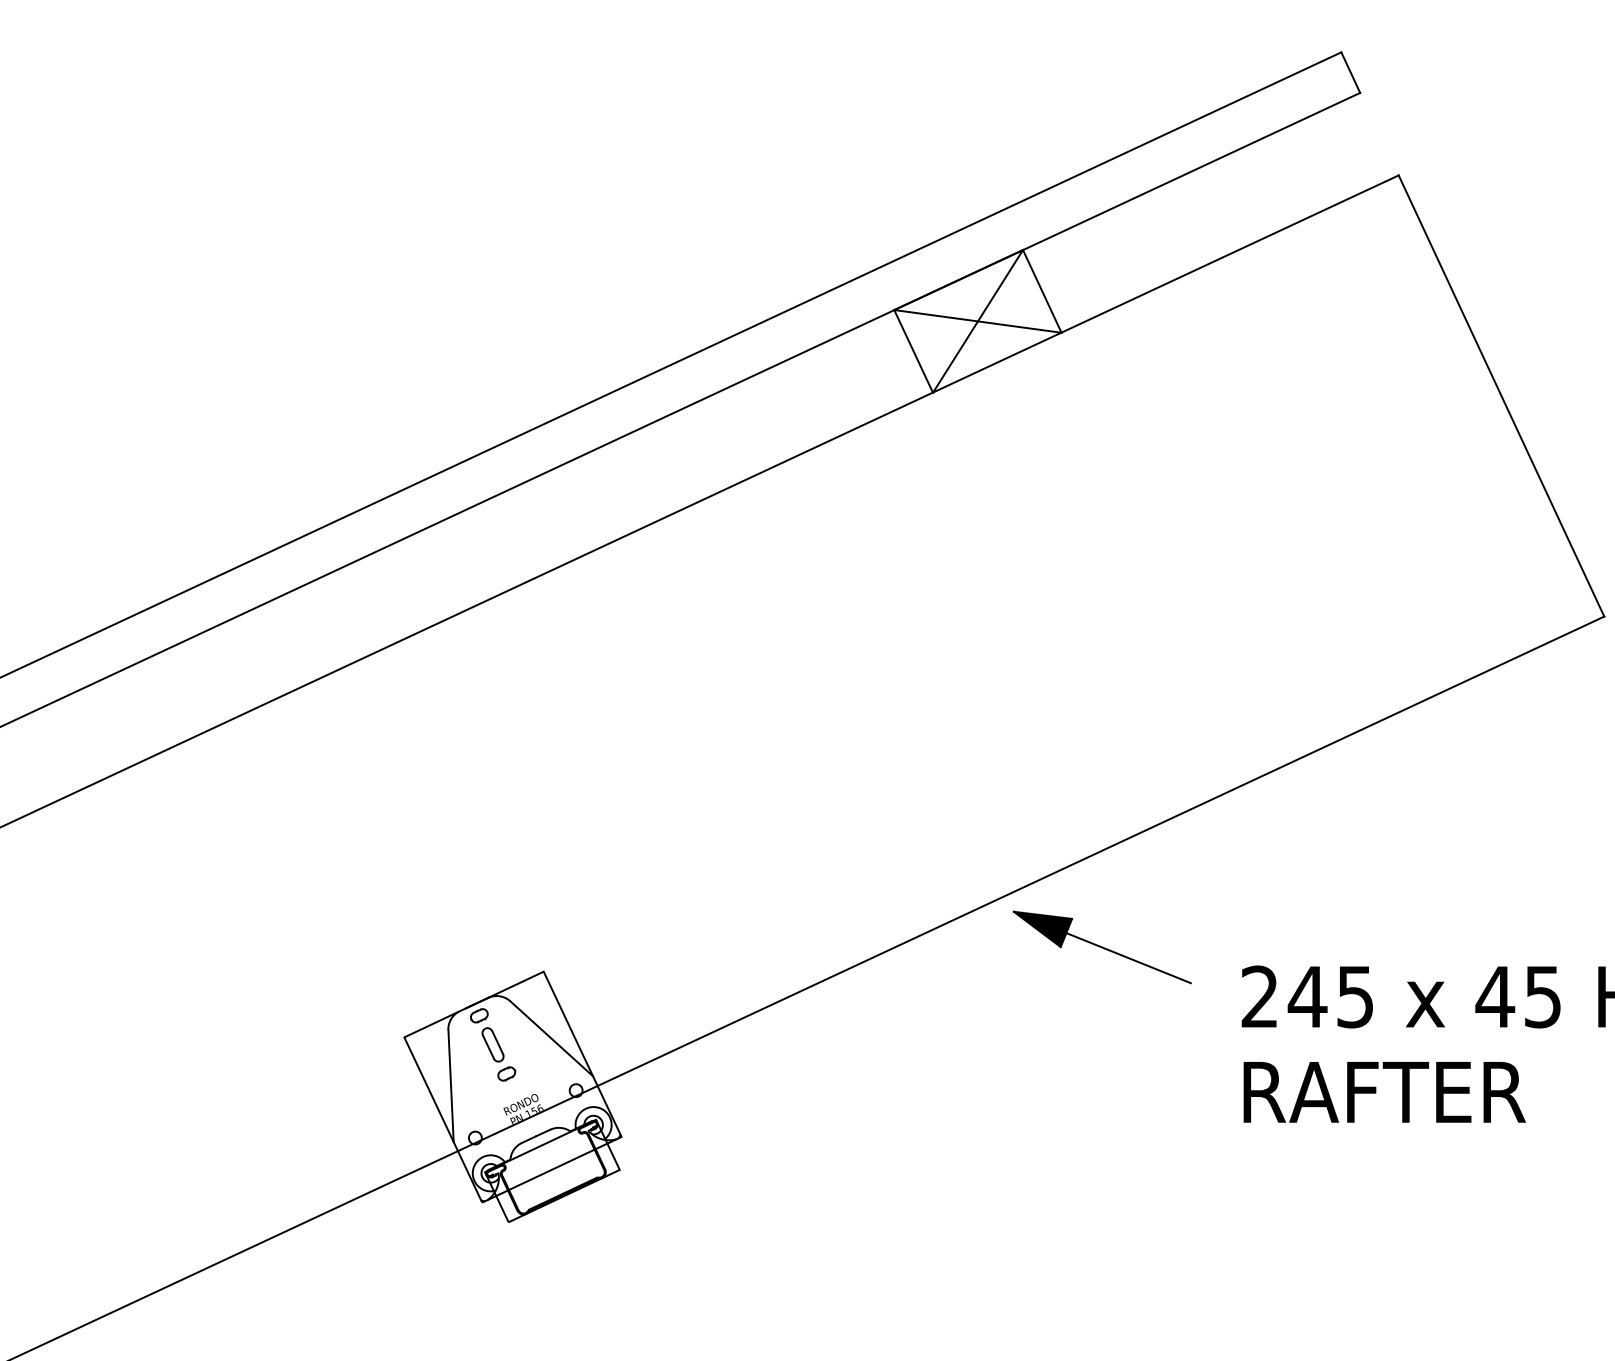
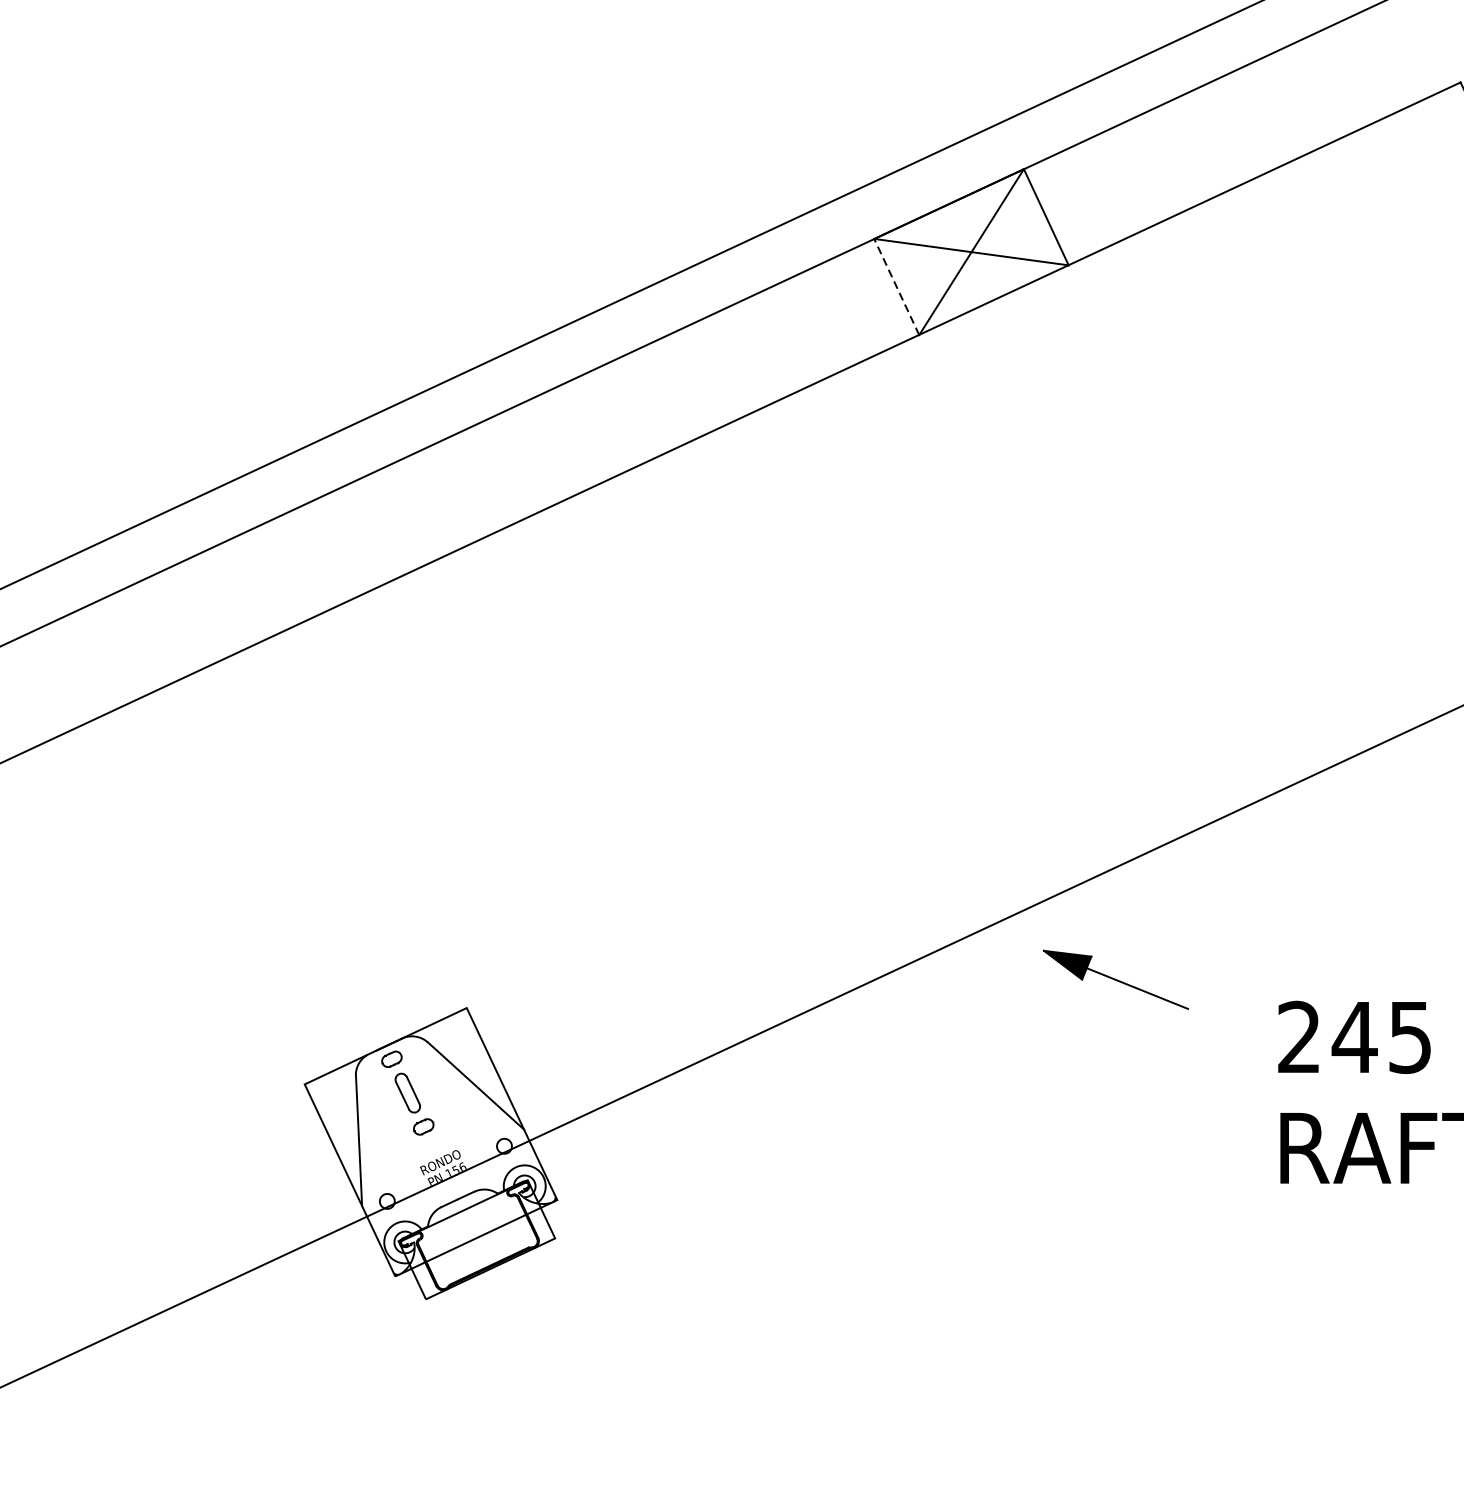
line: (913, 351) -> (896, 287), solid -> dashed
part: (1101, 947) -> (1115, 979), size x0.7

